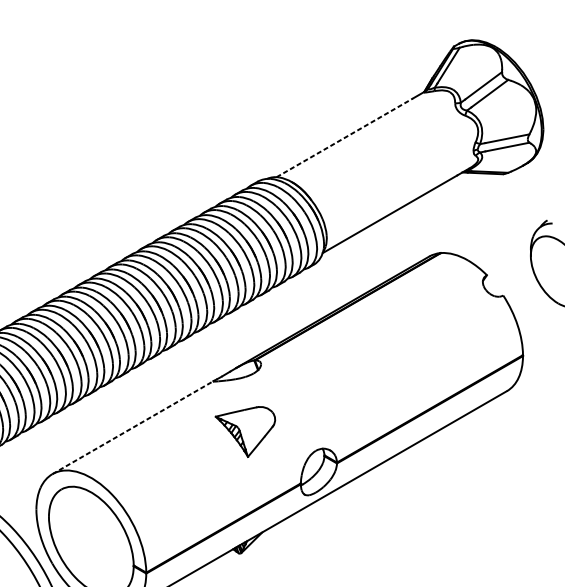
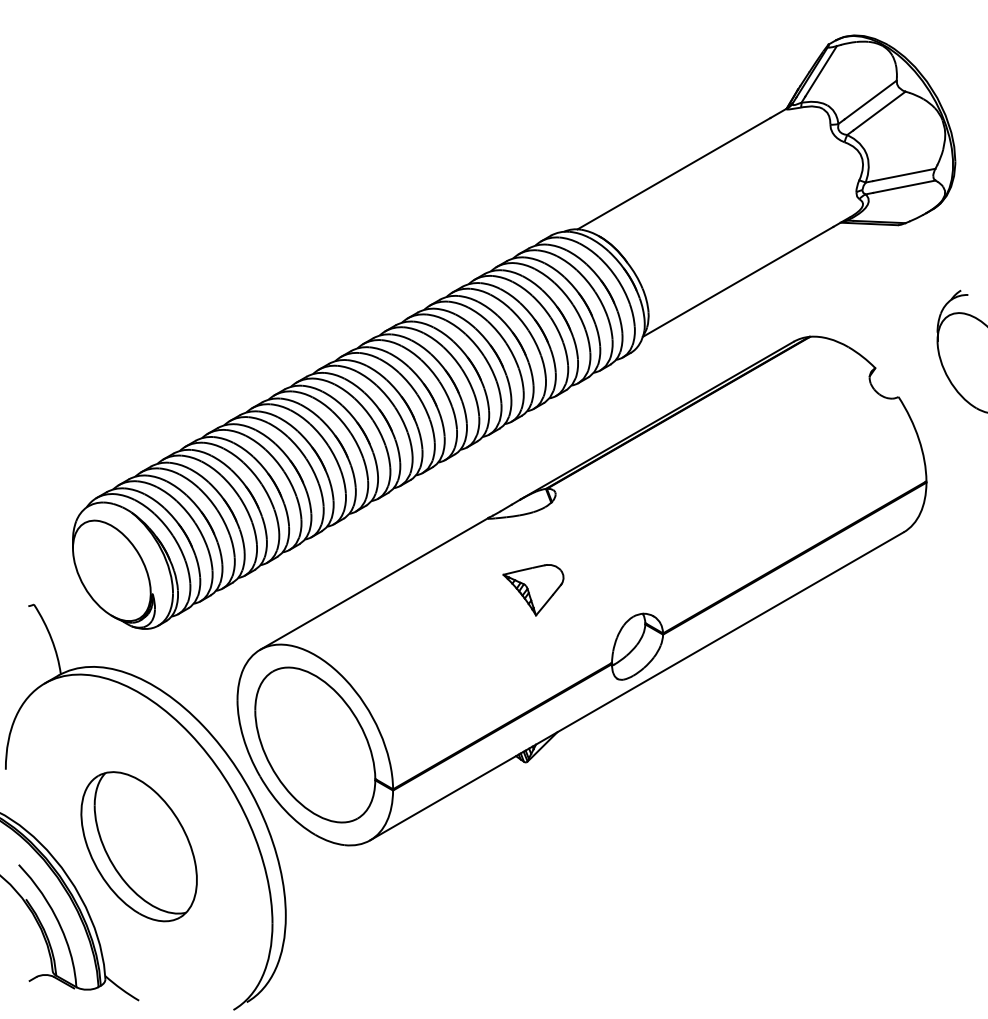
line: (345, 137) -> (674, 173), dashed -> solid
line: (133, 427) -> (375, 583), dashed -> solid
part: (245, 432) -> (533, 590), size x0.71

